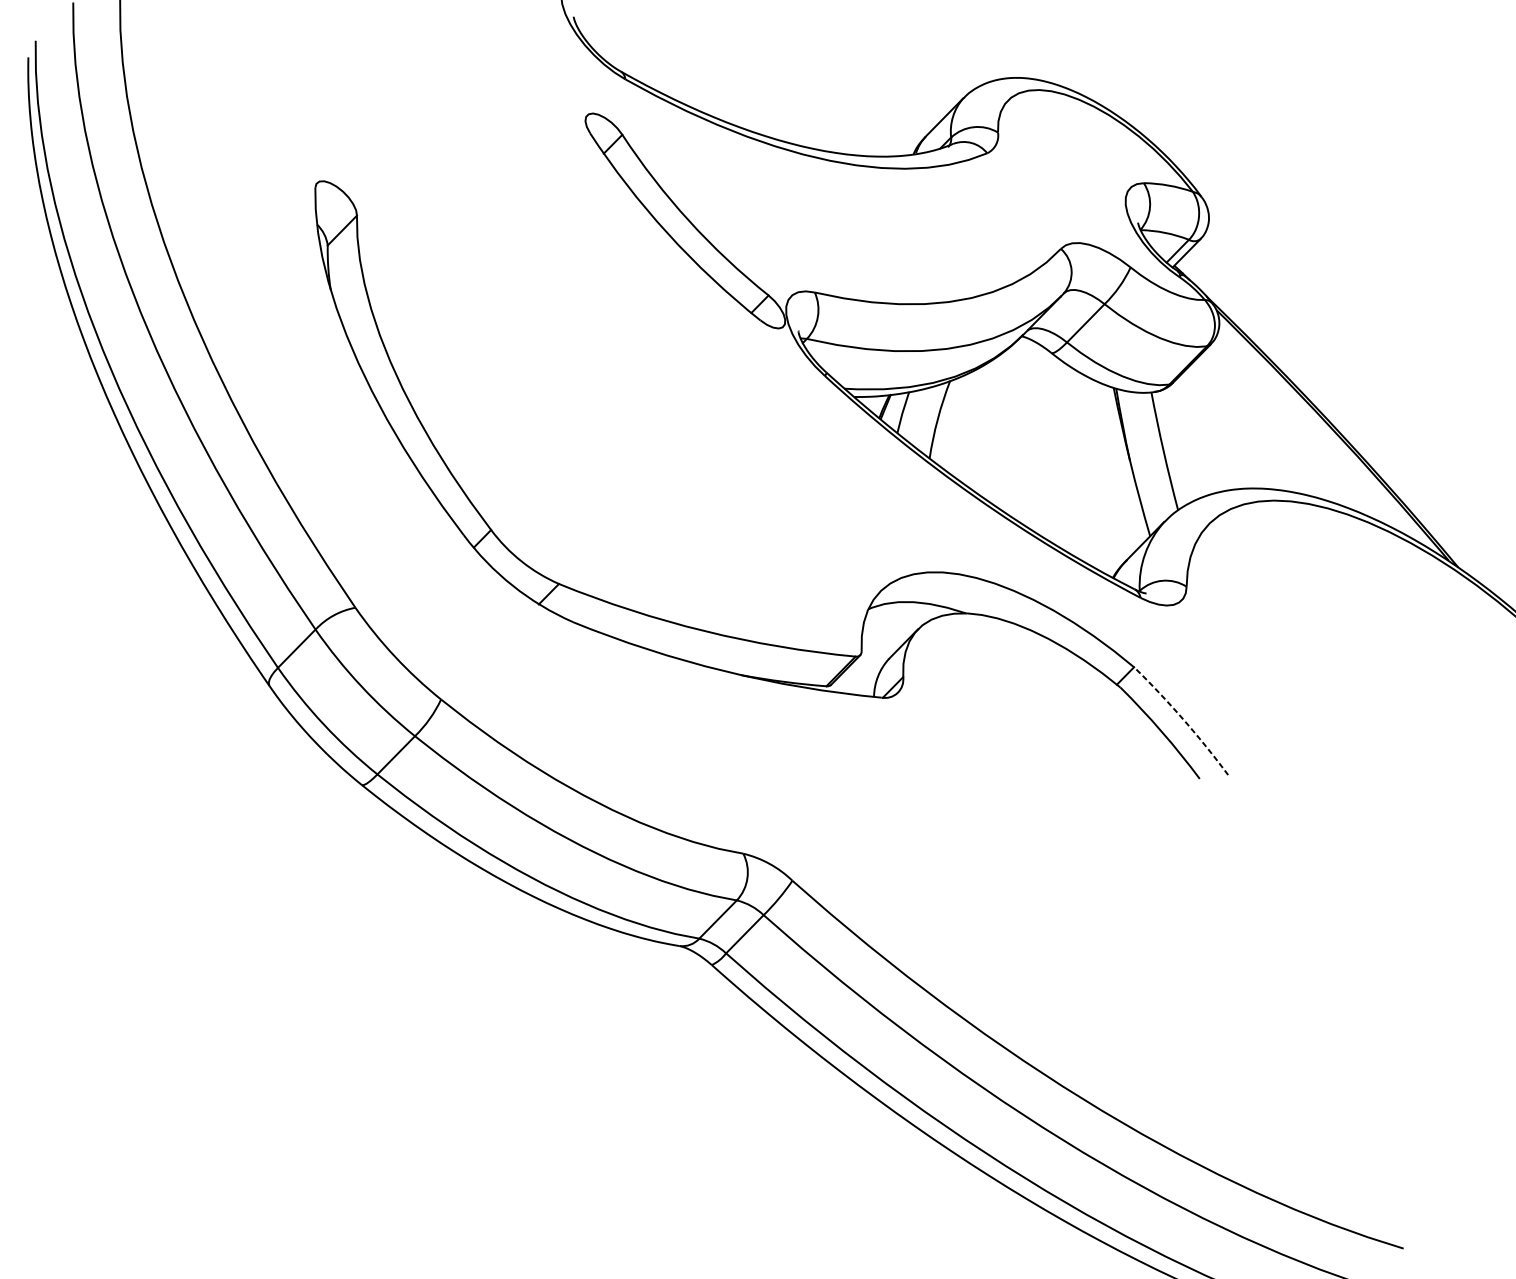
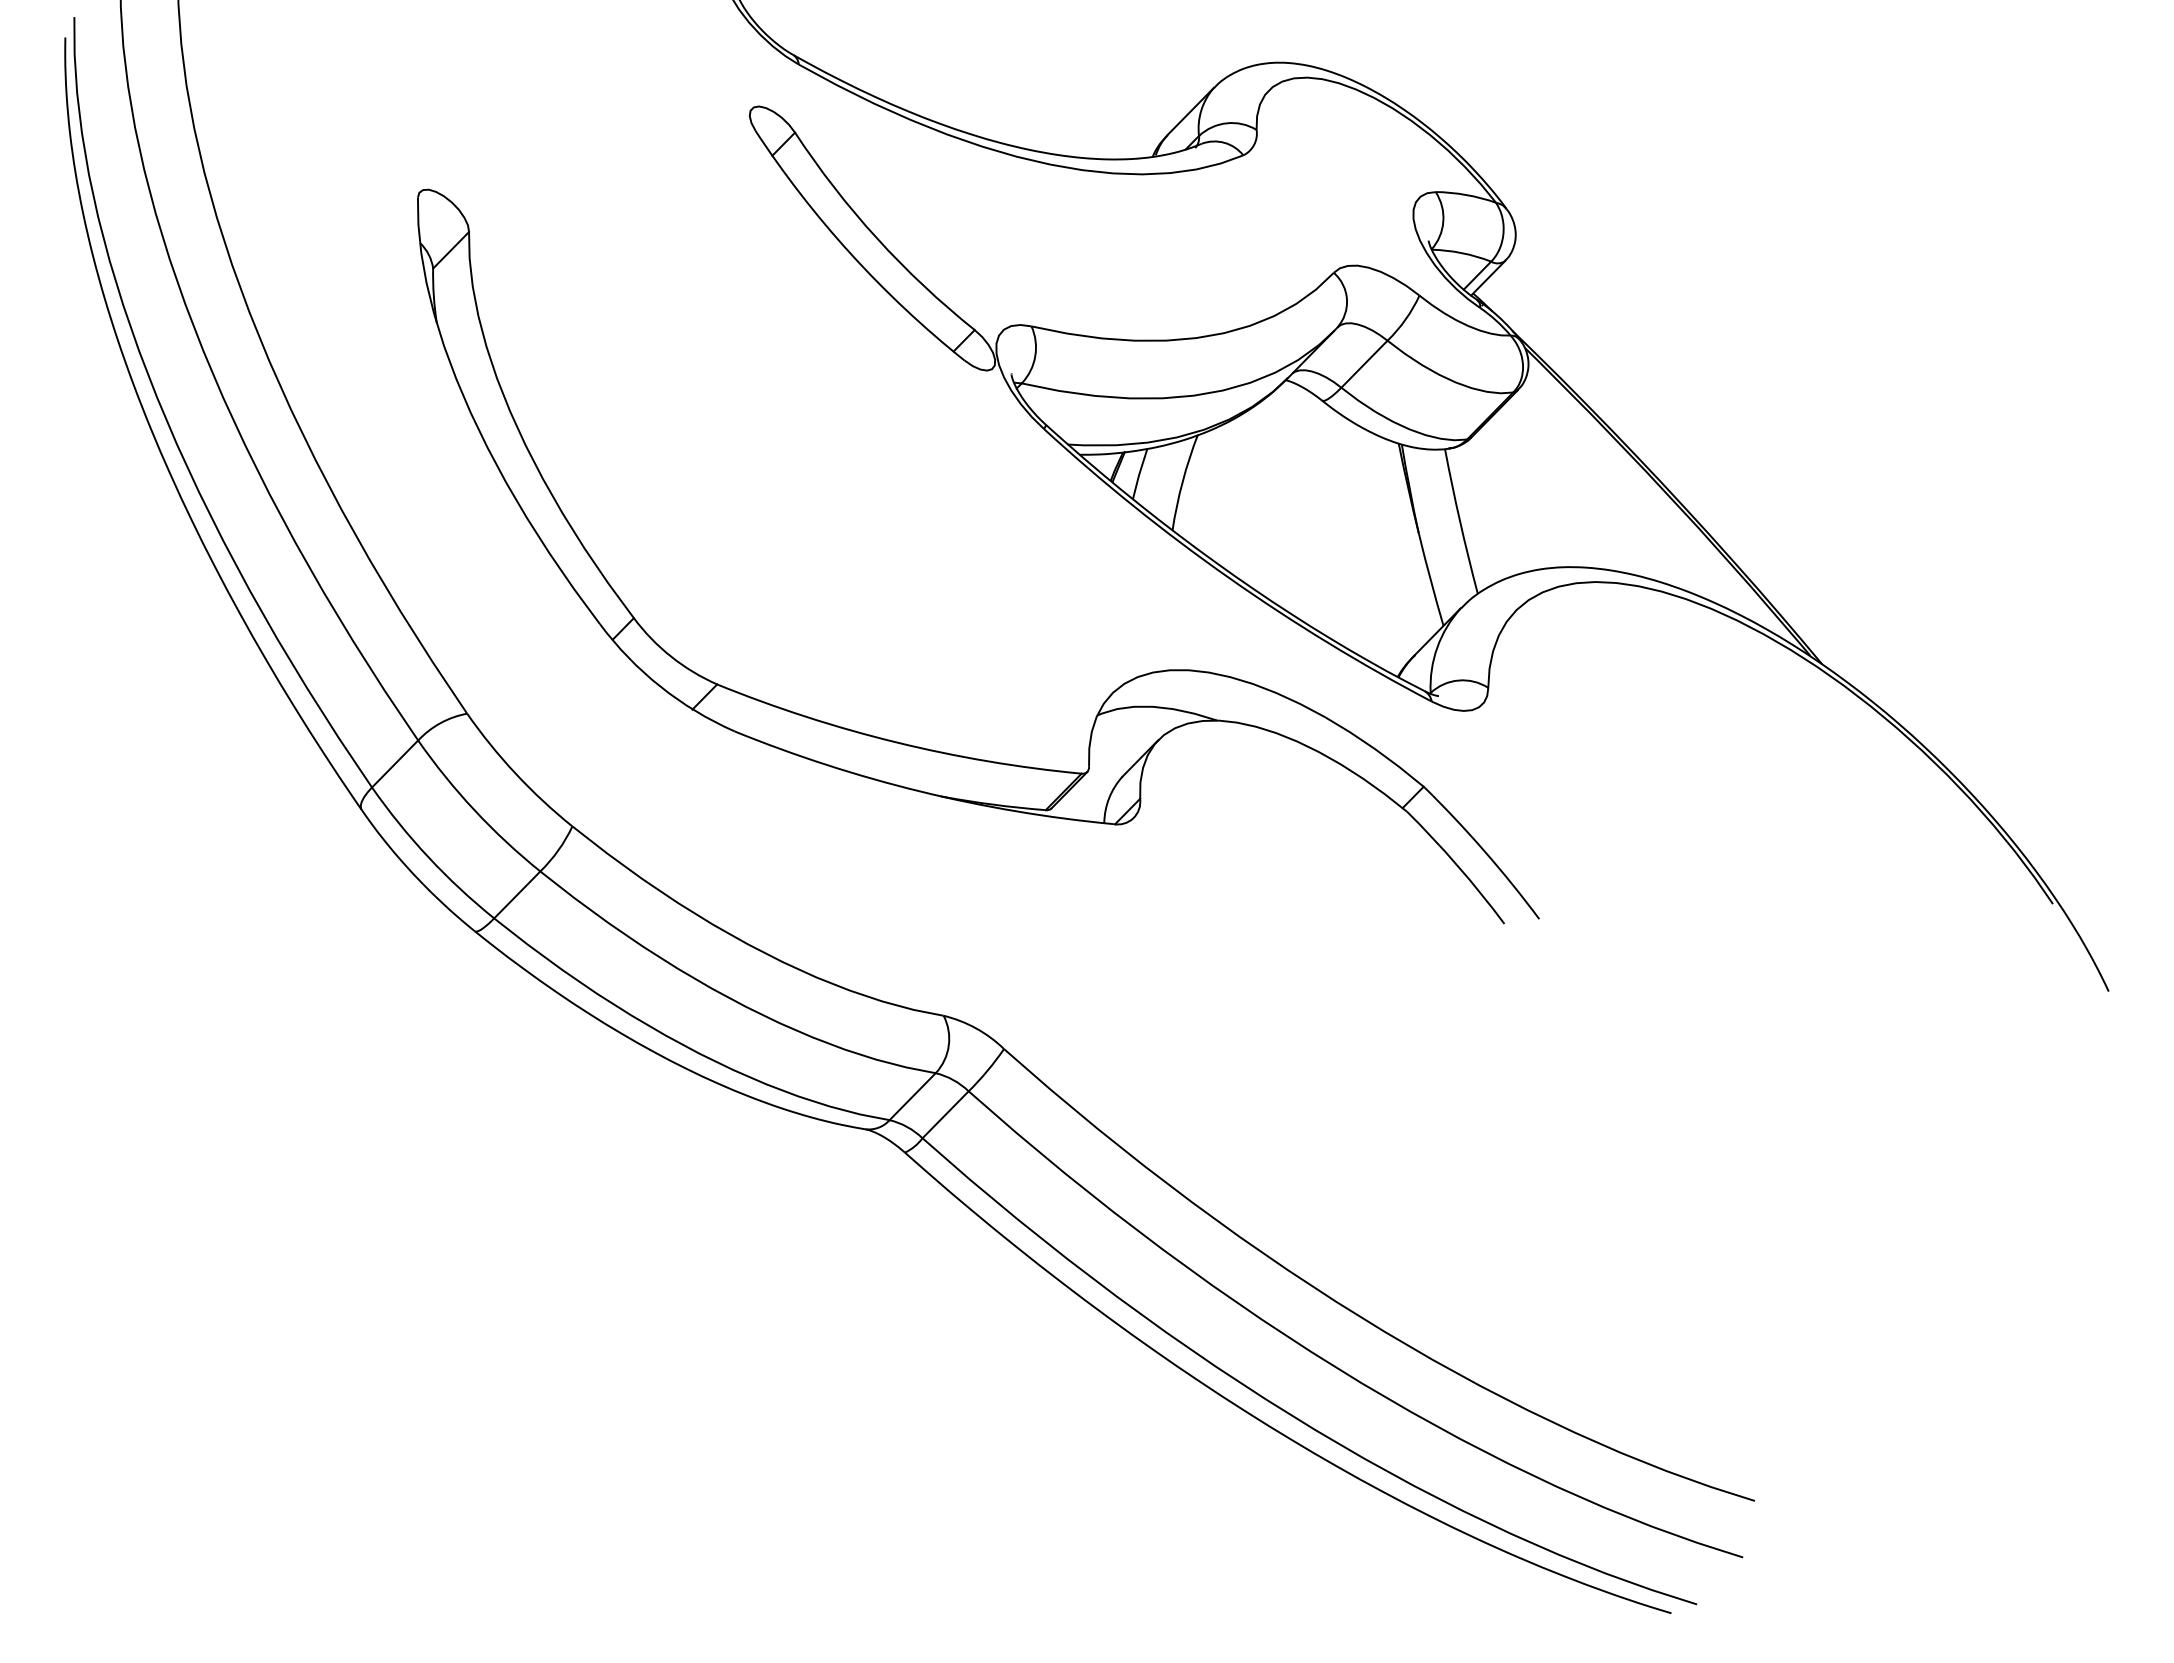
arc: (1183, 719) -> (1484, 850), dashed -> solid

